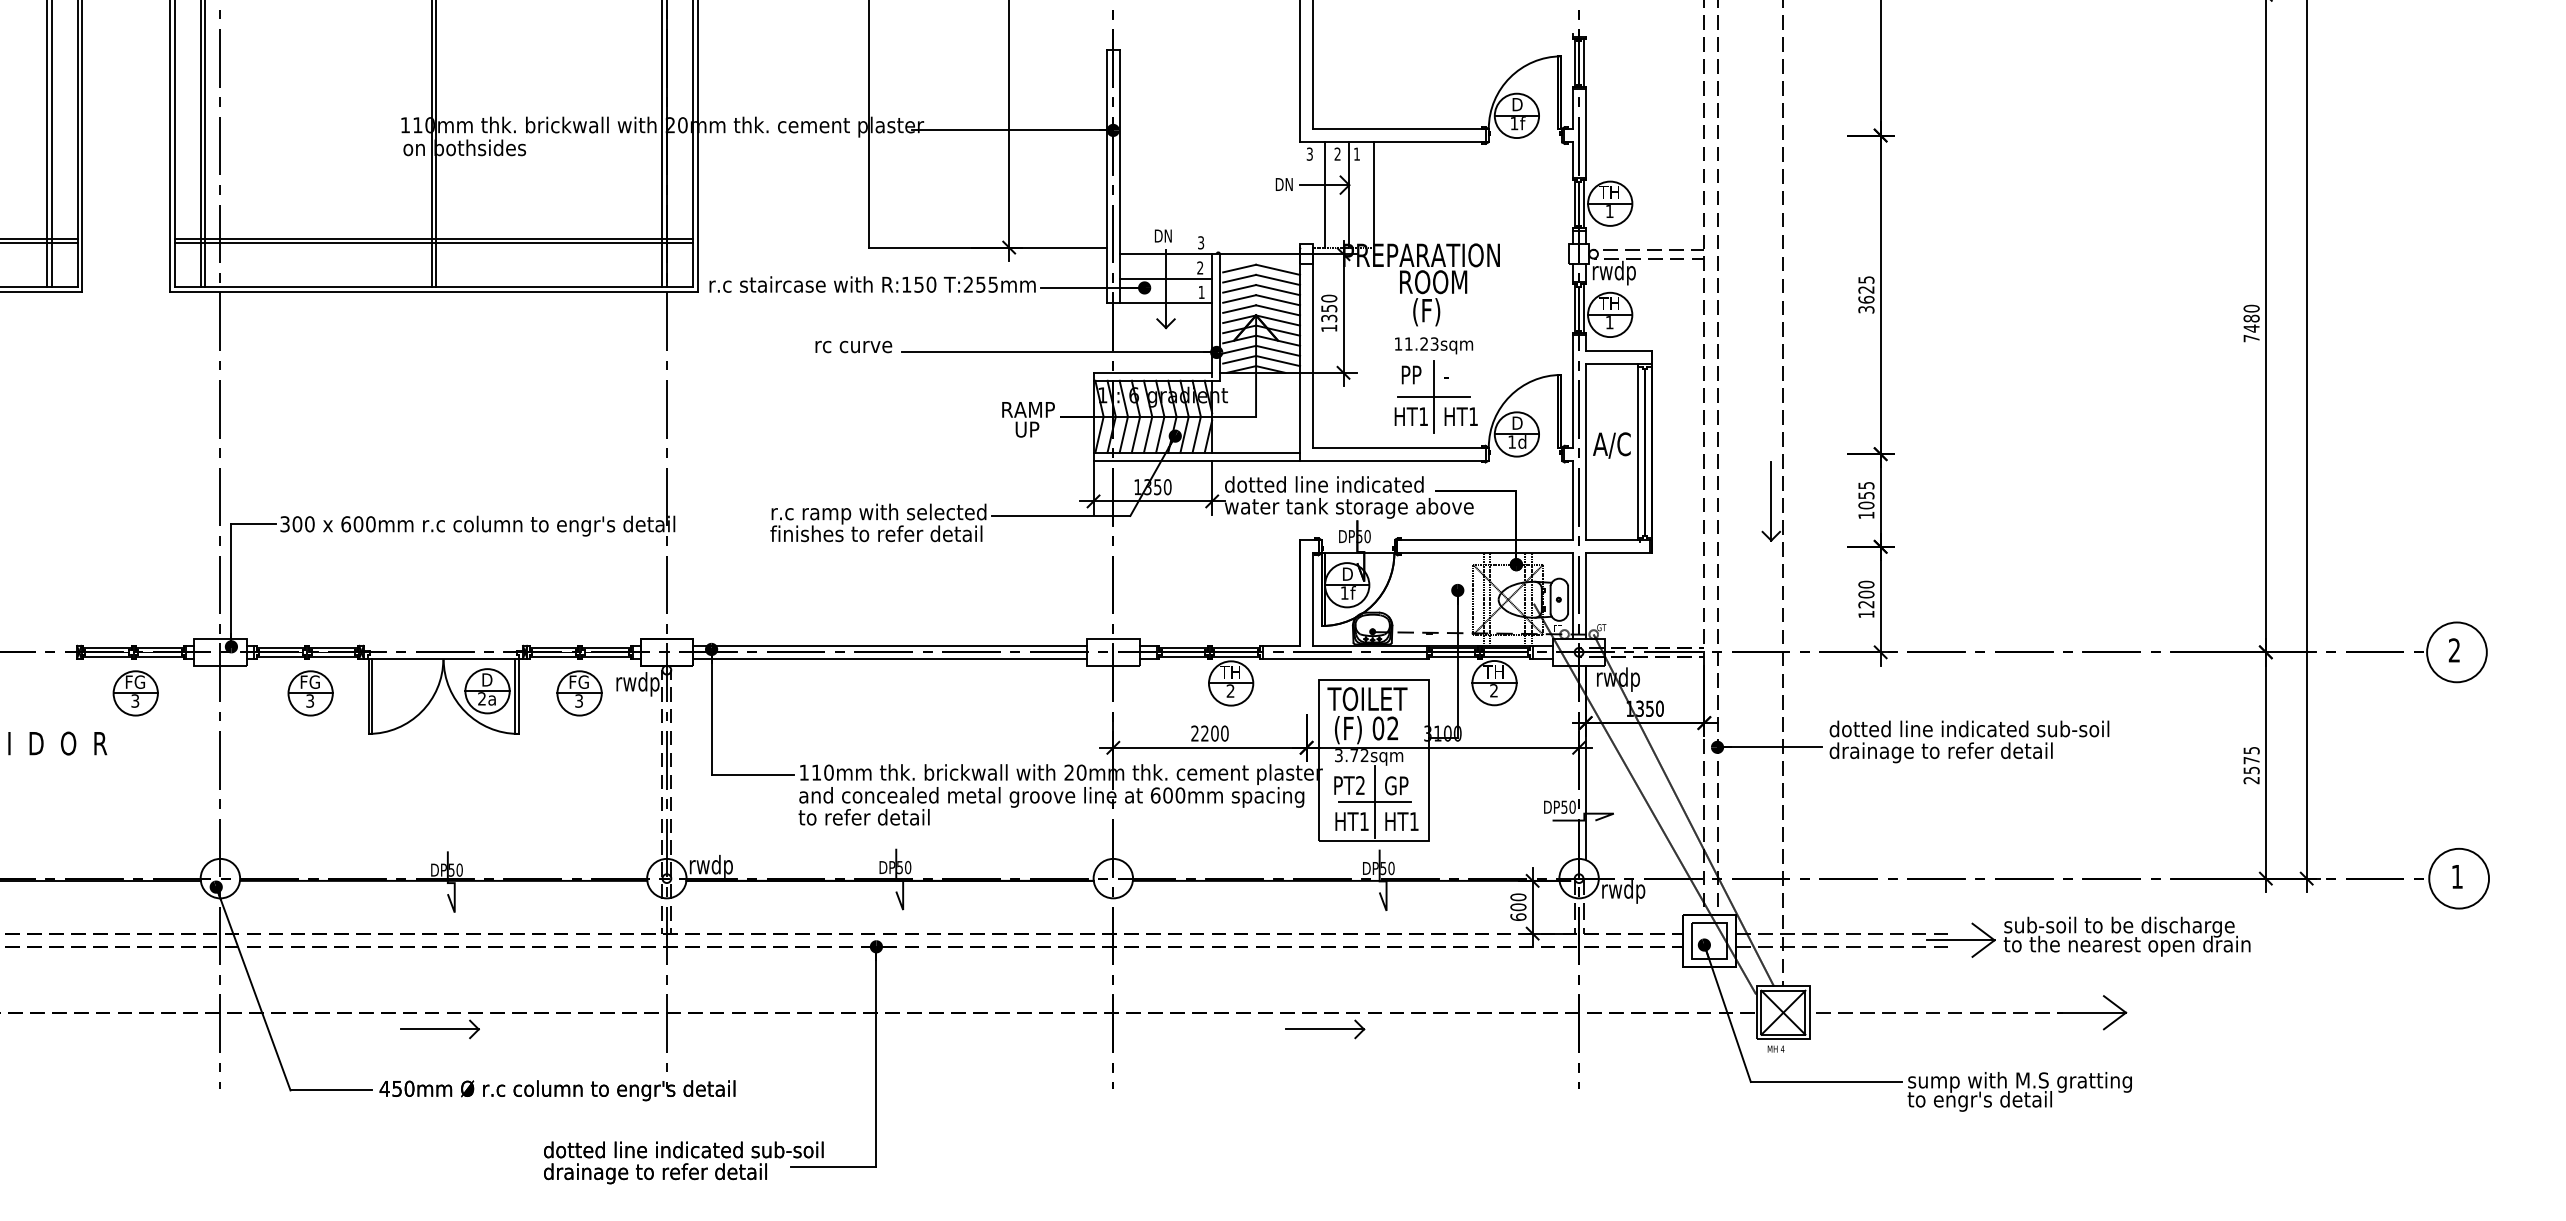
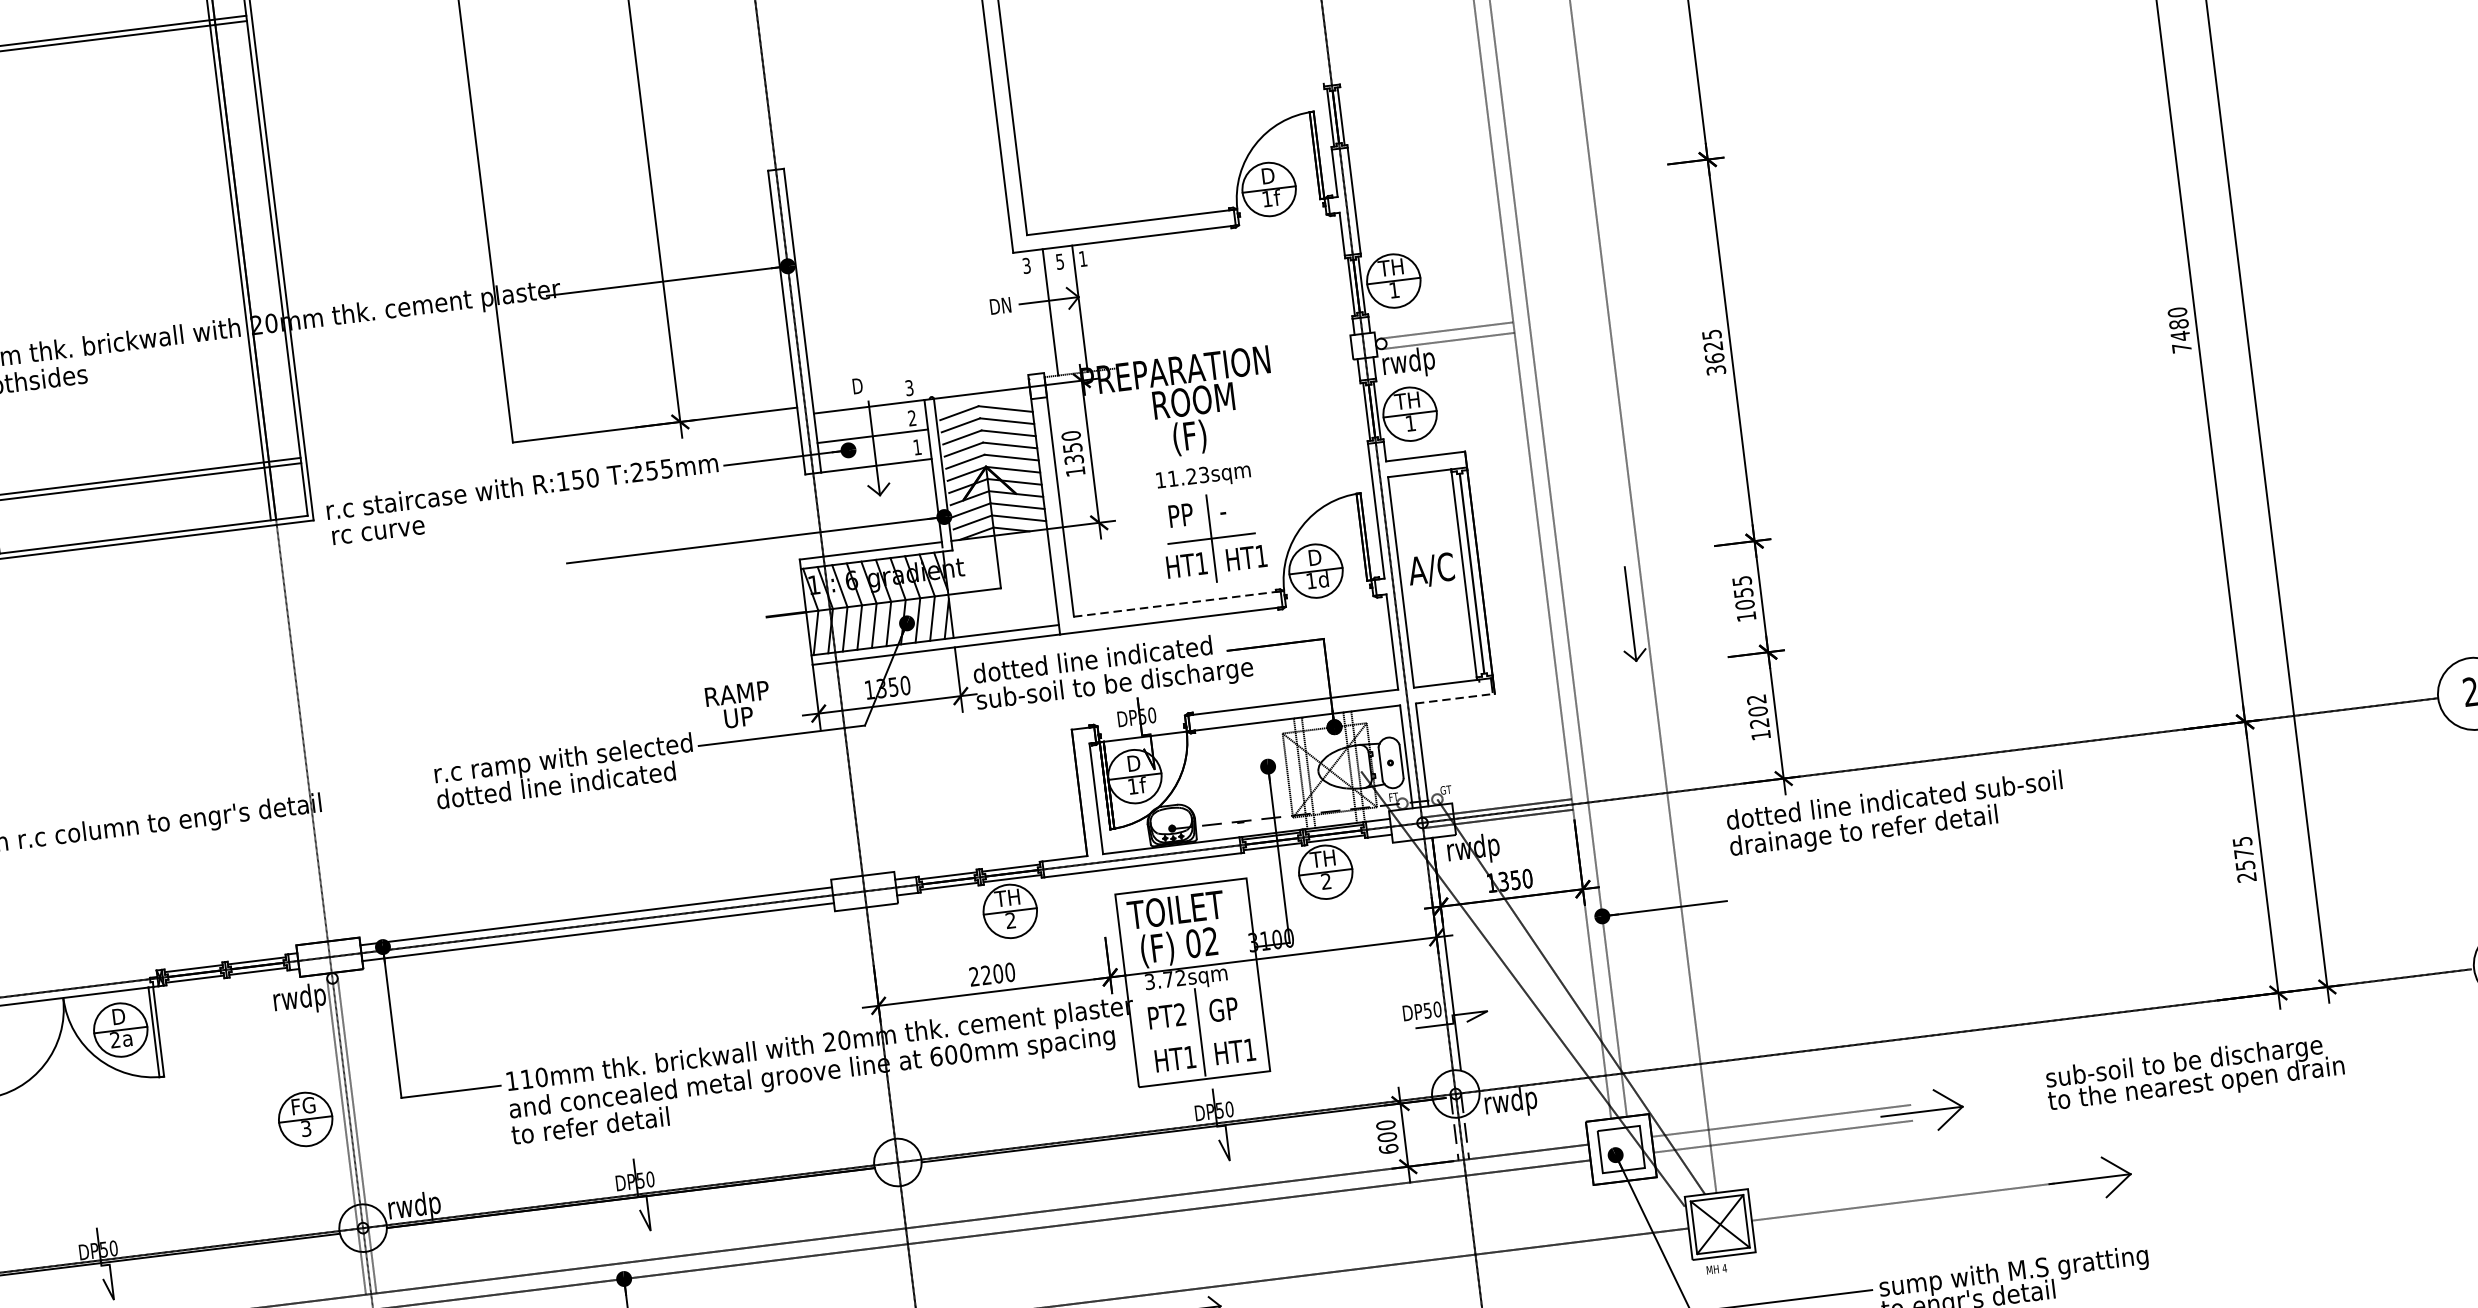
text: (1337, 153) -> (1059, 260), 2 -> 5
line: (1373, 194) -> (1108, 304), removed
text: (1167, 235) -> (868, 384), DN -> D
text: (853, 346) -> (378, 531), moved
text: (1028, 419) -> (738, 705), moved
line: (1400, 447) -> (1178, 603), solid -> dashed
text: (1348, 508) -> (1125, 684), water tank storage above -> sub-soil to be discharge
text: (876, 533) -> (563, 783), finishes to refer detail -> dotted line indicated
line: (1618, 553) -> (1455, 698), solid -> dashed
text: (1866, 584) -> (1756, 699), 1200 -> 1202
part: (579, 693) -> (305, 1119), moved
text: (1969, 741) -> (1896, 814), moved
line: (1375, 802) -> (1200, 1032), removed
text: (2126, 936) -> (2194, 1073), moved

